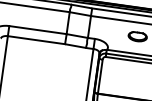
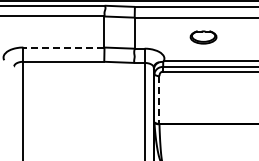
line: (37, 30) -> (63, 47), solid -> dashed
line: (100, 77) -> (159, 100), solid -> dashed

